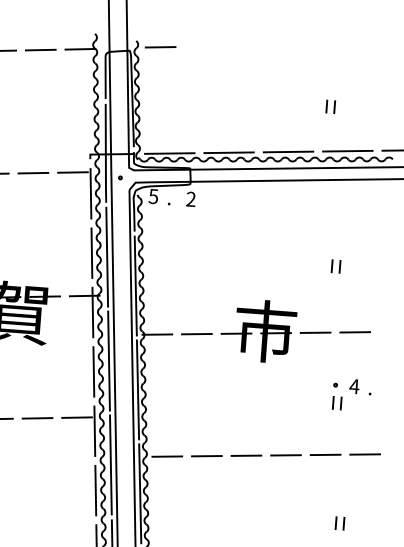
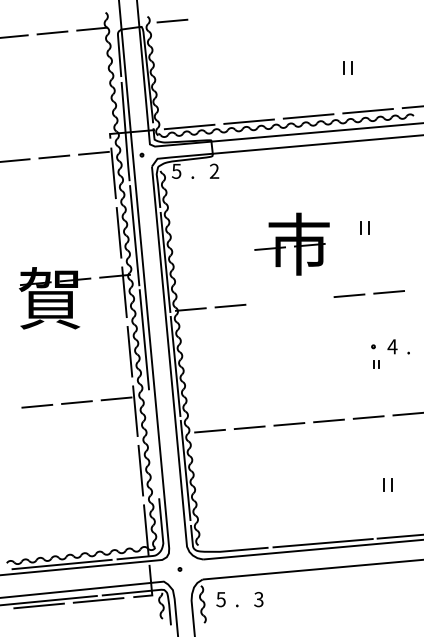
part: (258, 330) -> (291, 243), moved
part: (336, 402) -> (375, 364), size x0.6
line: (110, 464) -> (153, 443), removed

